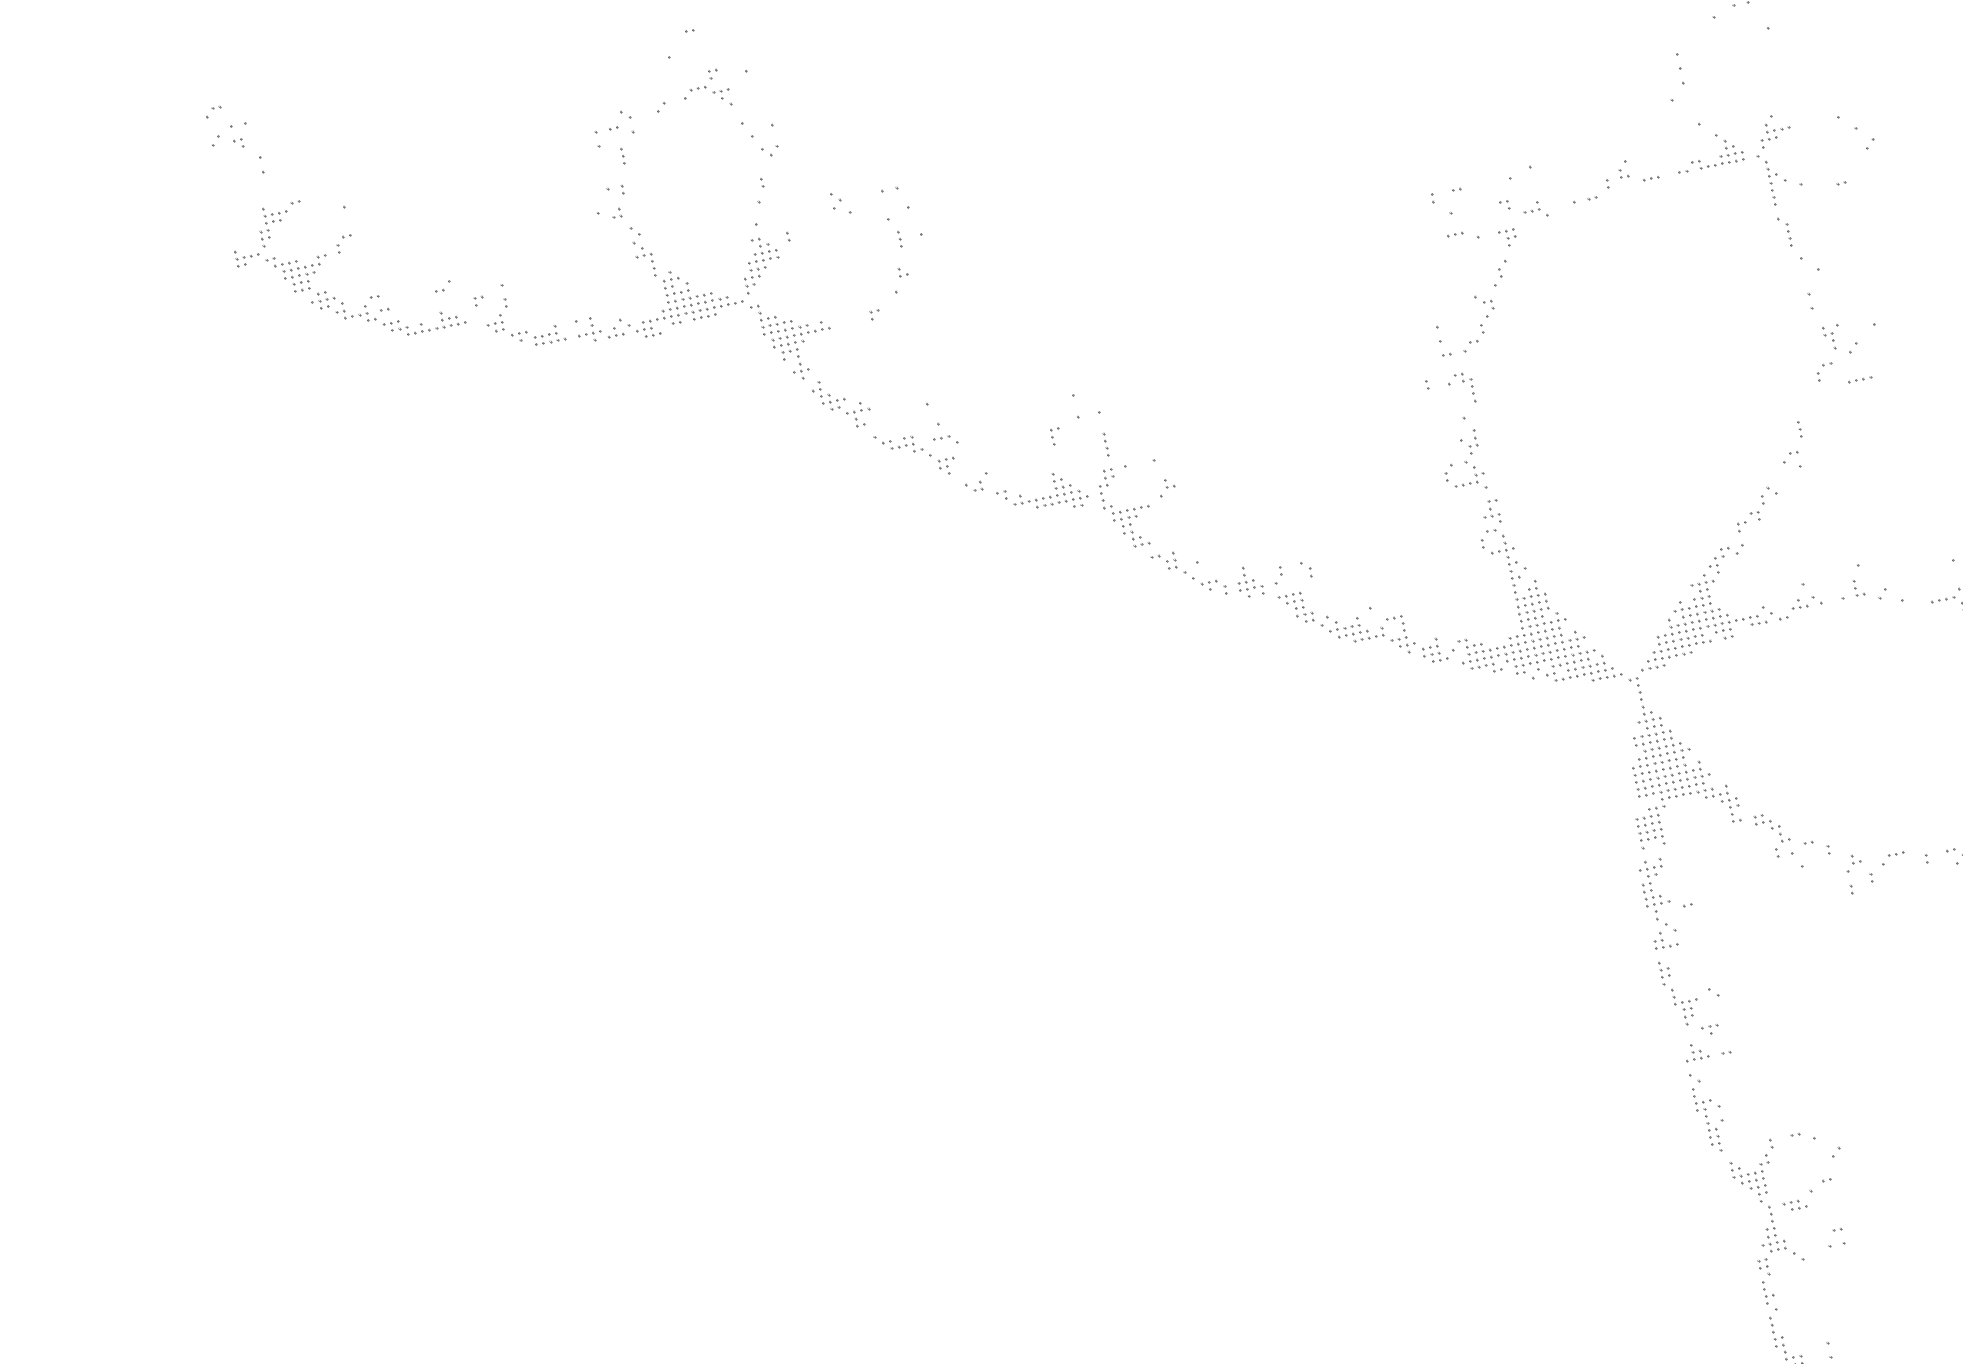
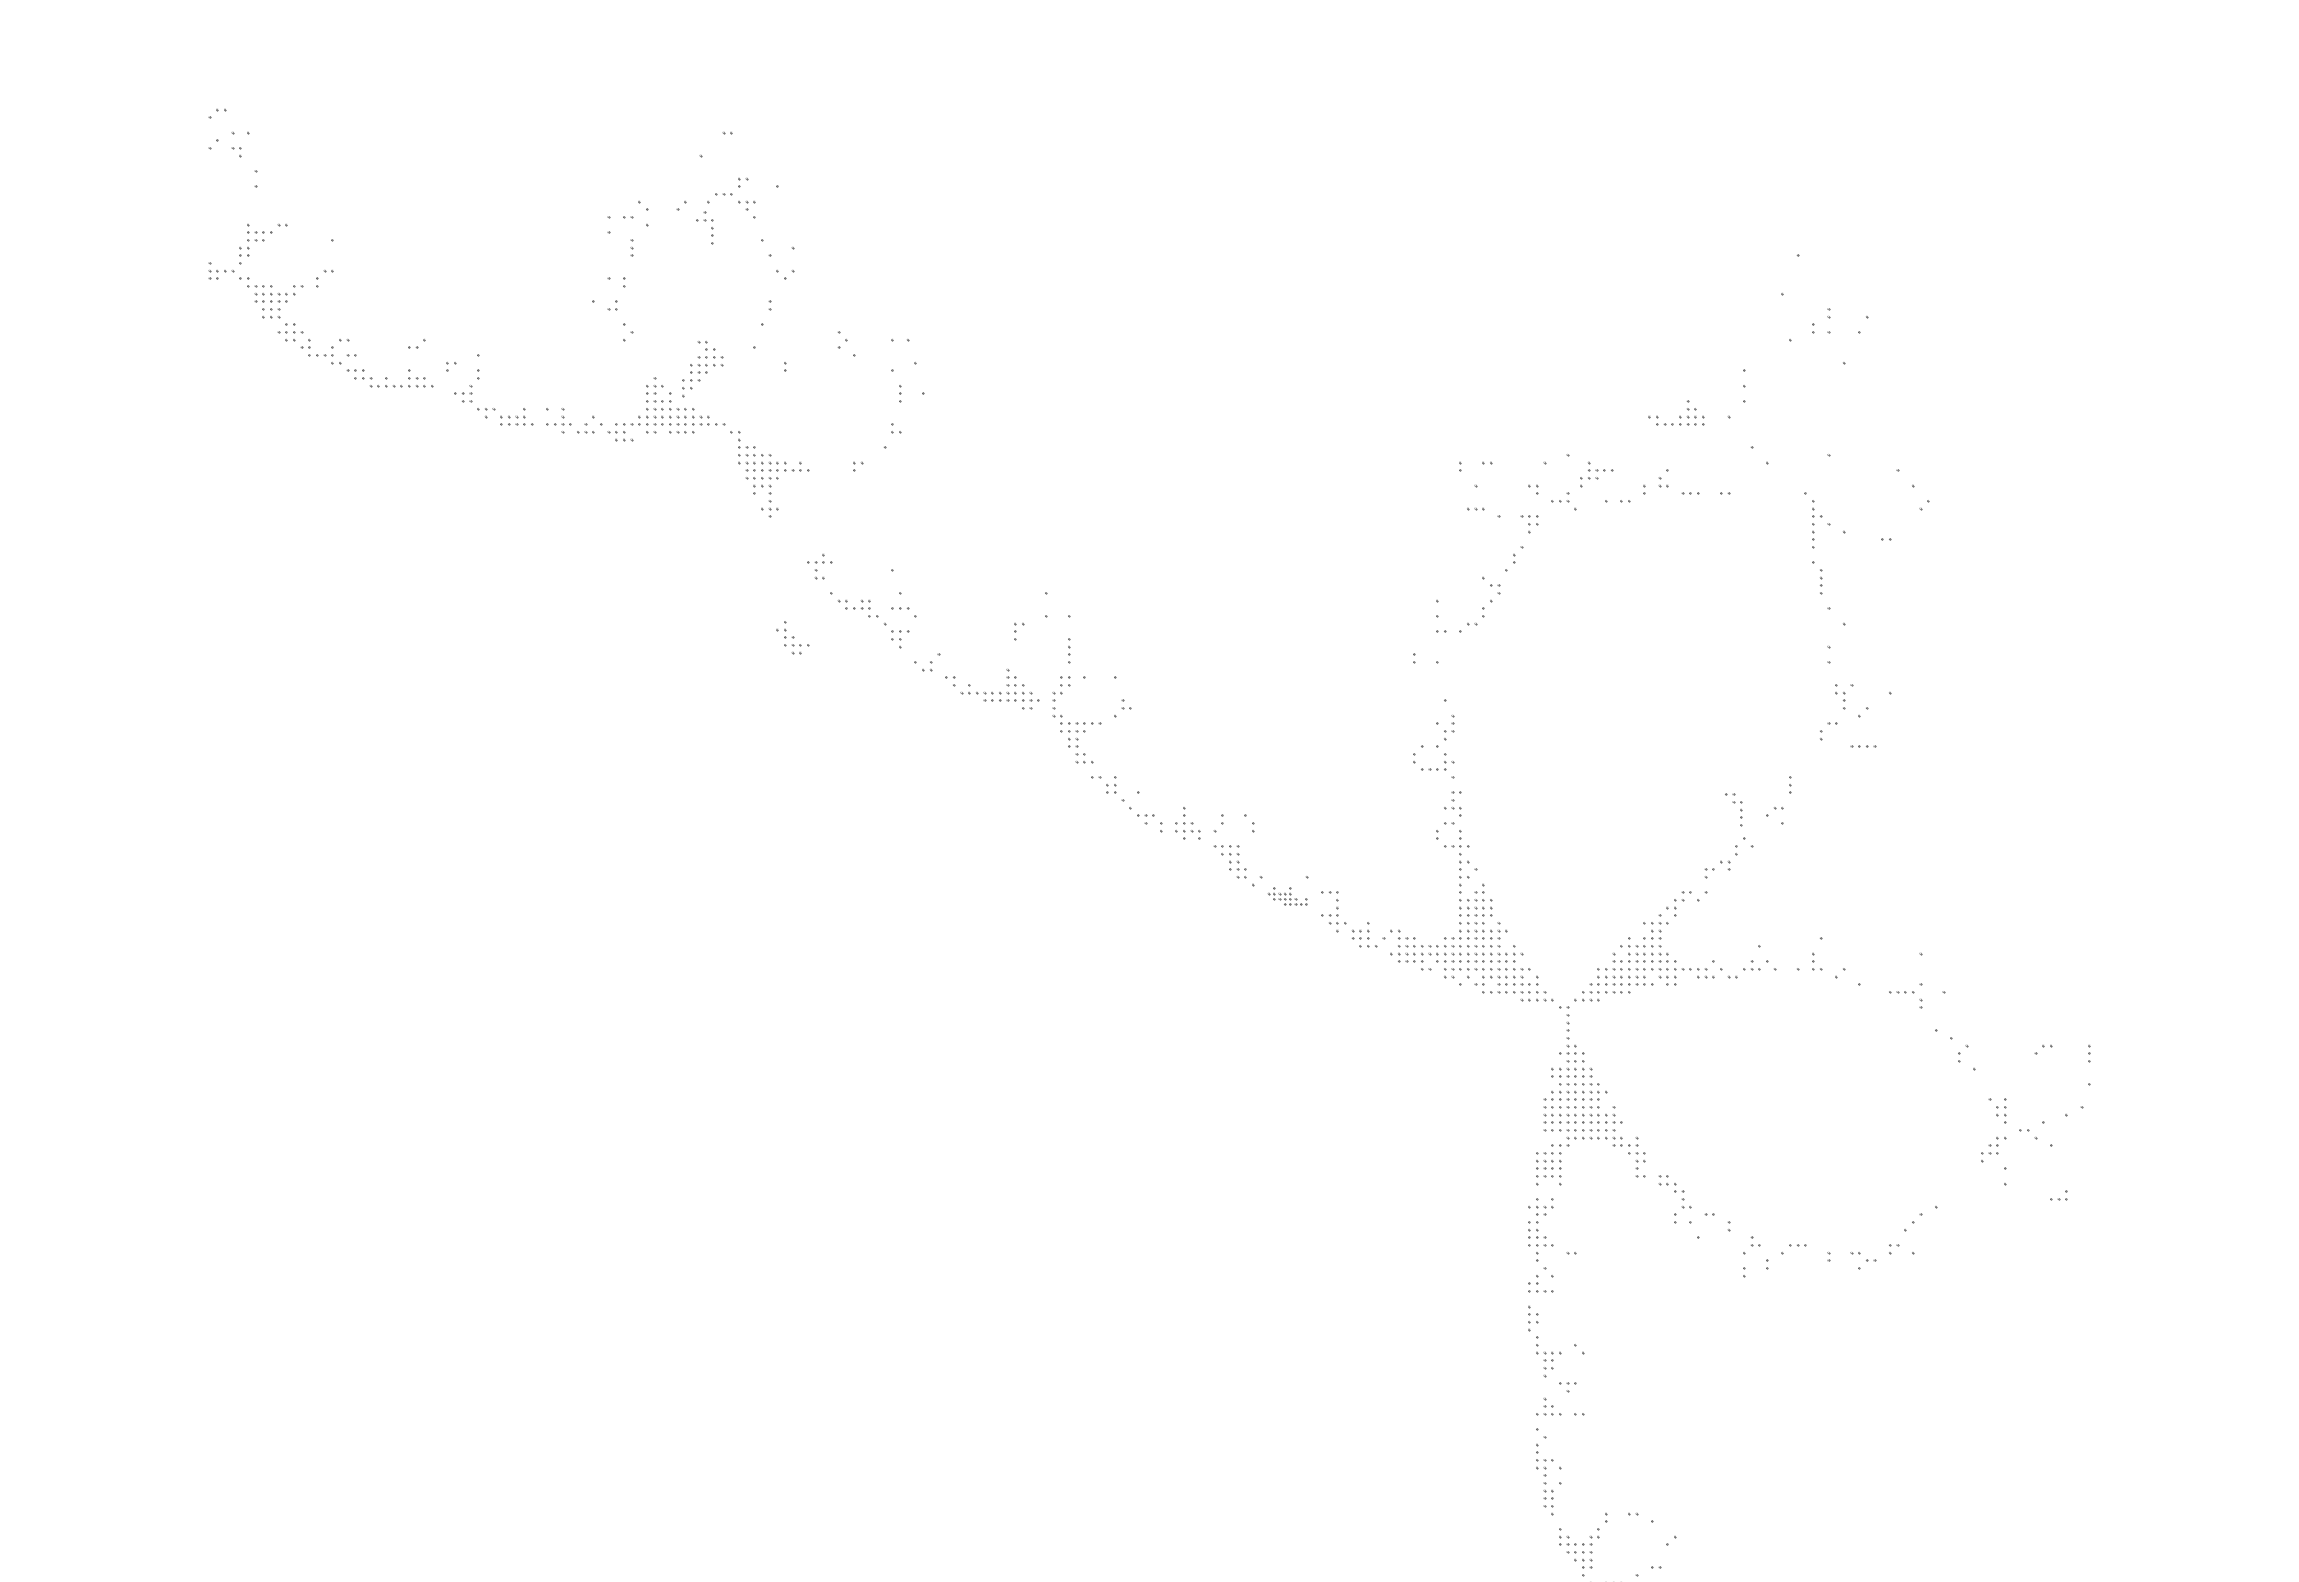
part: (1775, 134) -> (1596, 474), moved
part: (1716, 153) -> (1676, 412), moved
part: (644, 256) -> (705, 221), moved
part: (760, 265) -> (702, 369), moved
part: (1464, 381) -> (1734, 803), moved
part: (828, 394) -> (792, 637), moved
part: (1355, 629) -> (1287, 896), size x0.7

